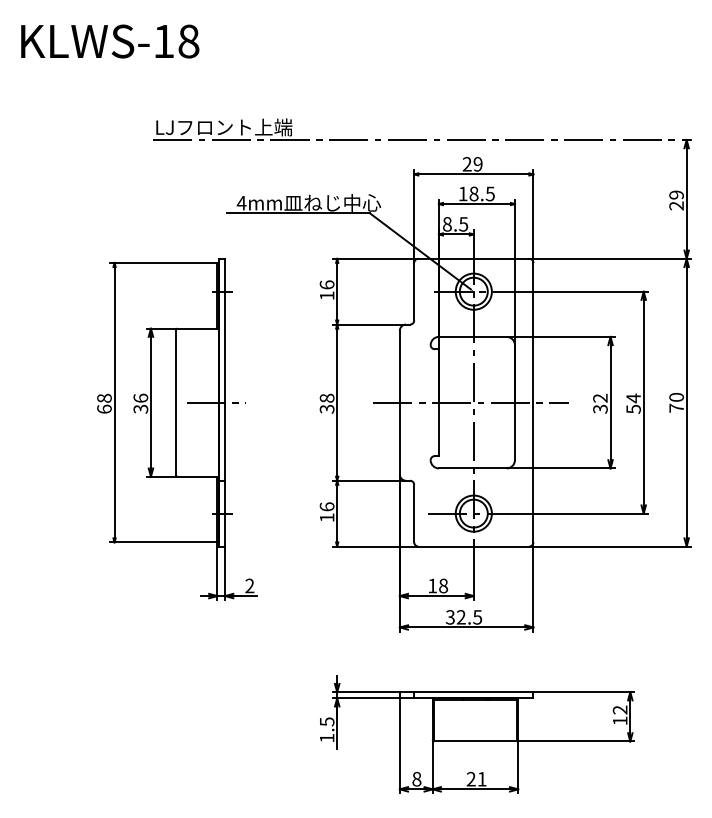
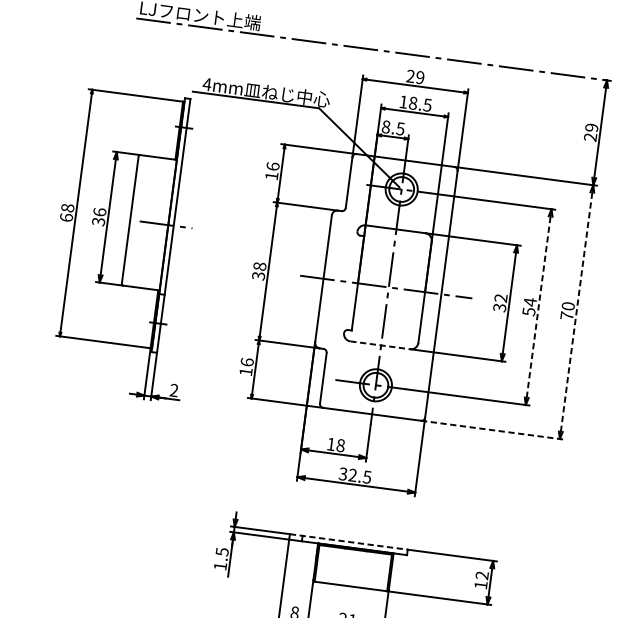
line: (643, 402) -> (538, 306), solid -> dashed
line: (686, 402) -> (576, 311), solid -> dashed
part: (177, 429) -> (128, 244), moved
line: (472, 468) -> (379, 345), solid -> dashed
line: (610, 546) -> (492, 430), solid -> dashed
line: (466, 692) -> (348, 542), solid -> dashed

